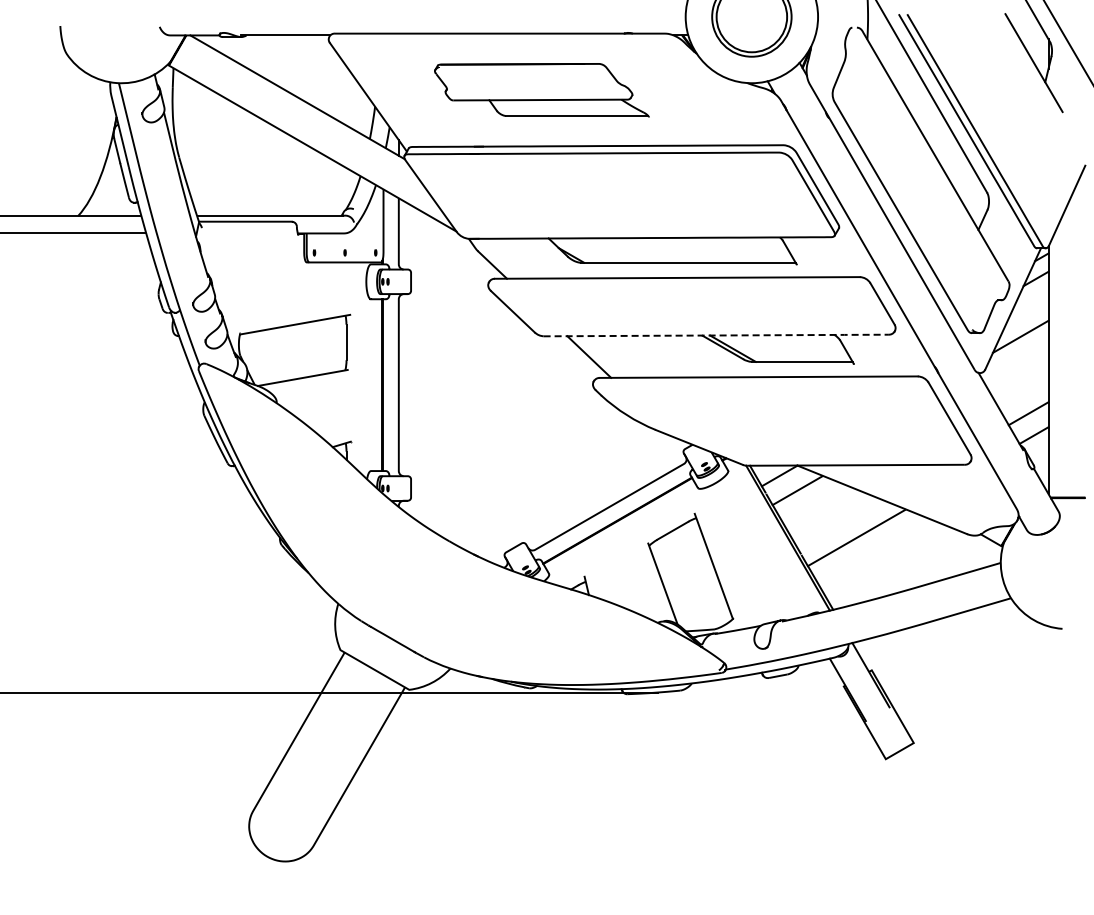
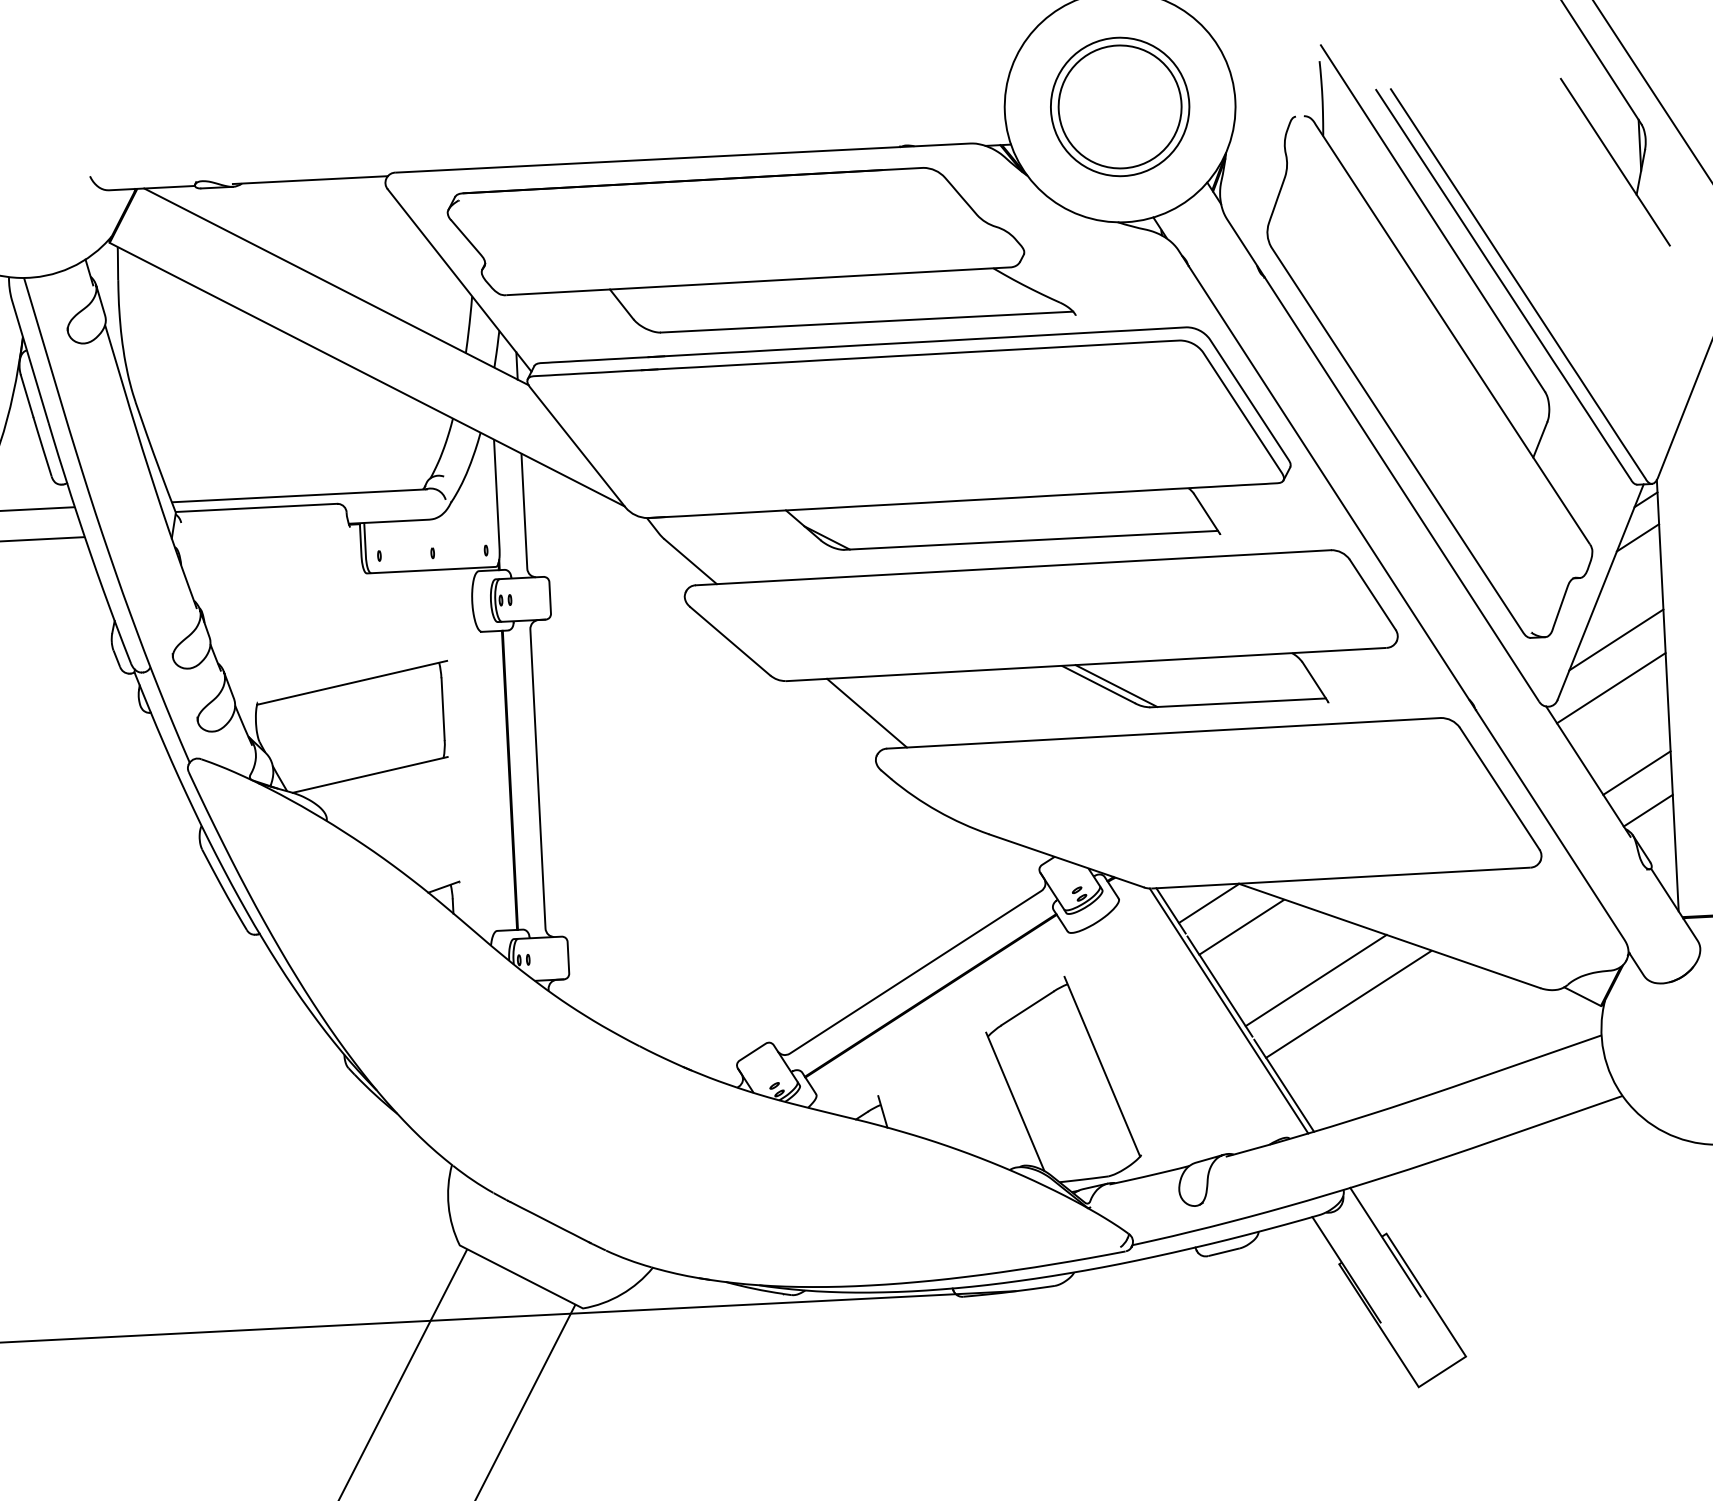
part: (541, 90) -> (760, 253), size x1.67
line: (716, 335) -> (1086, 664), dashed -> solid
line: (1016, 363) -> (1611, 686), added
line: (838, 523) -> (1315, 981), added

